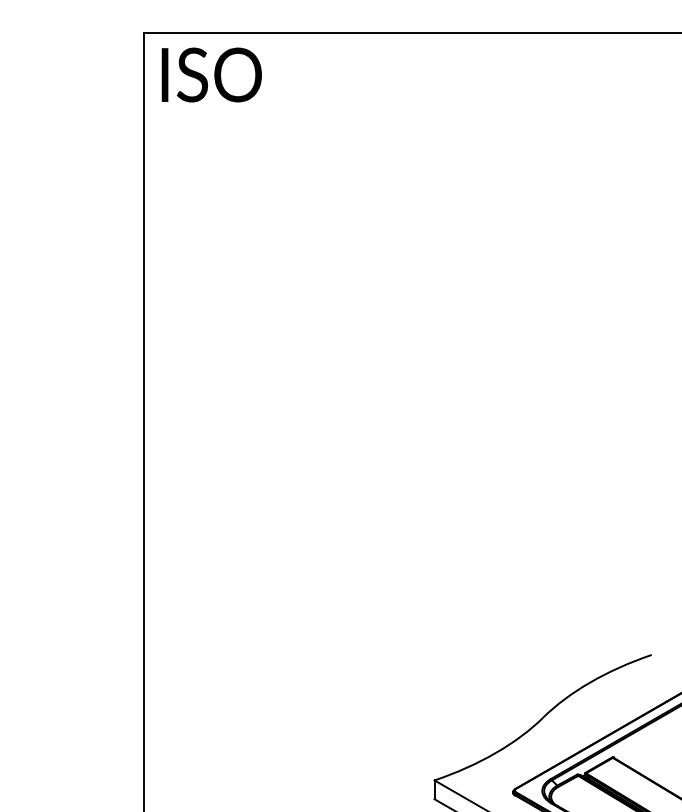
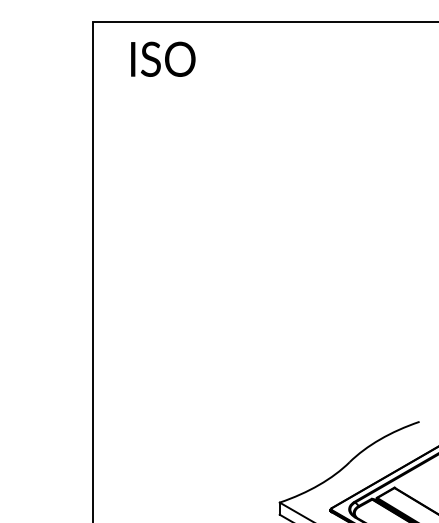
text: (212, 73) -> (163, 58), moved

